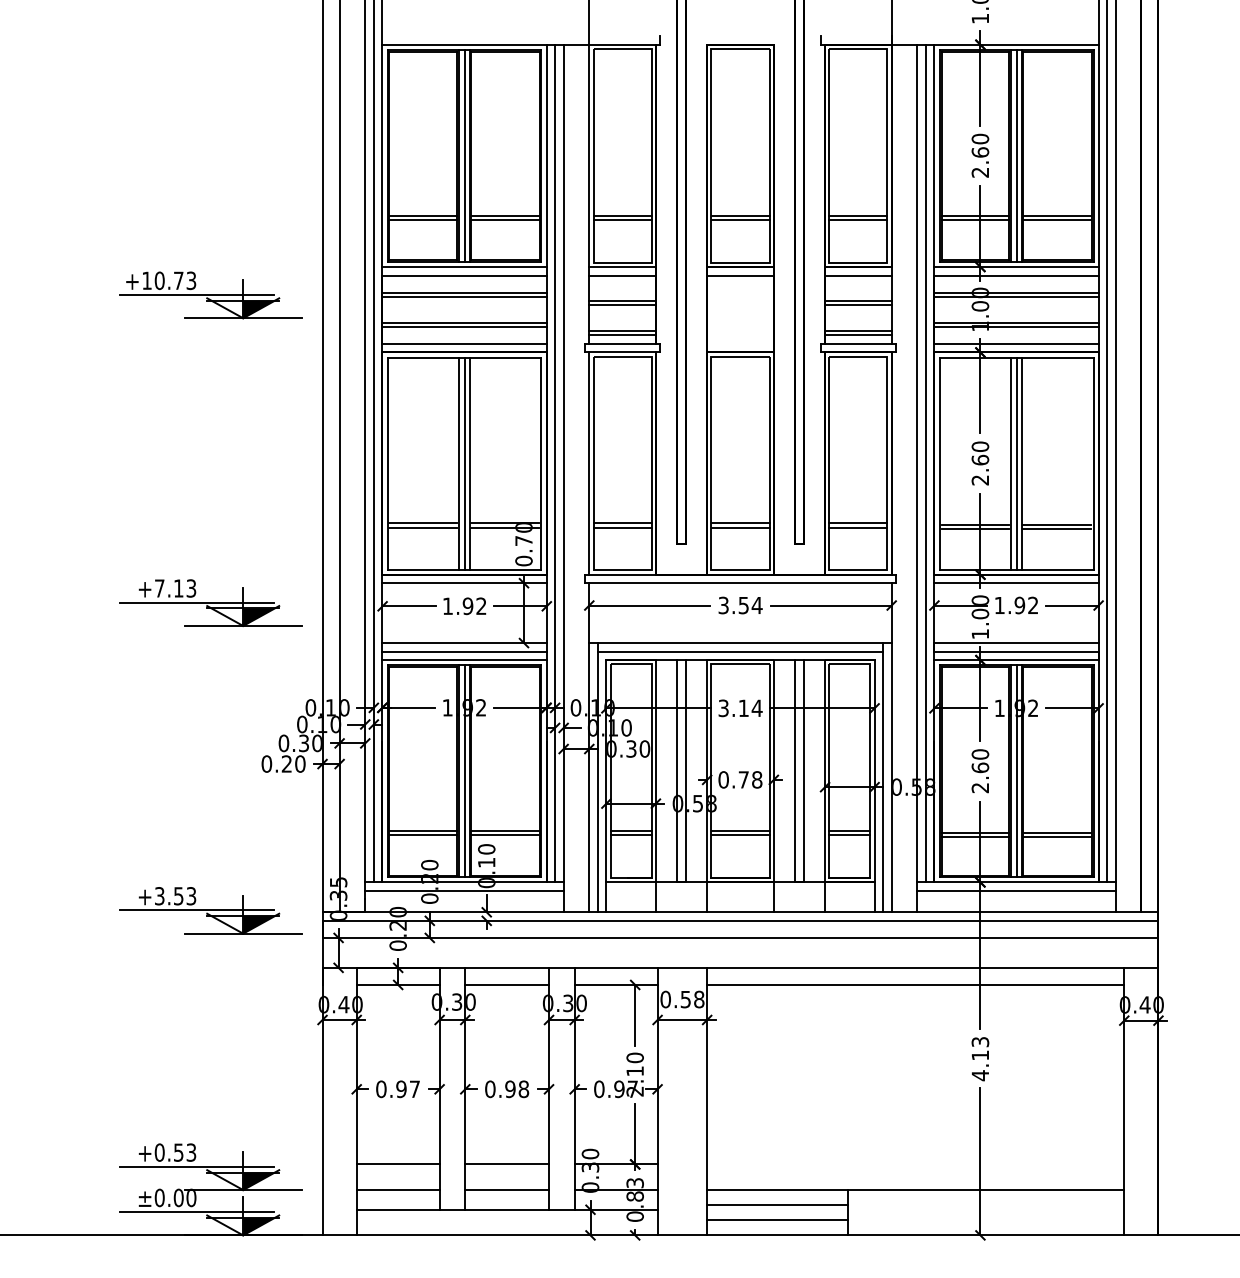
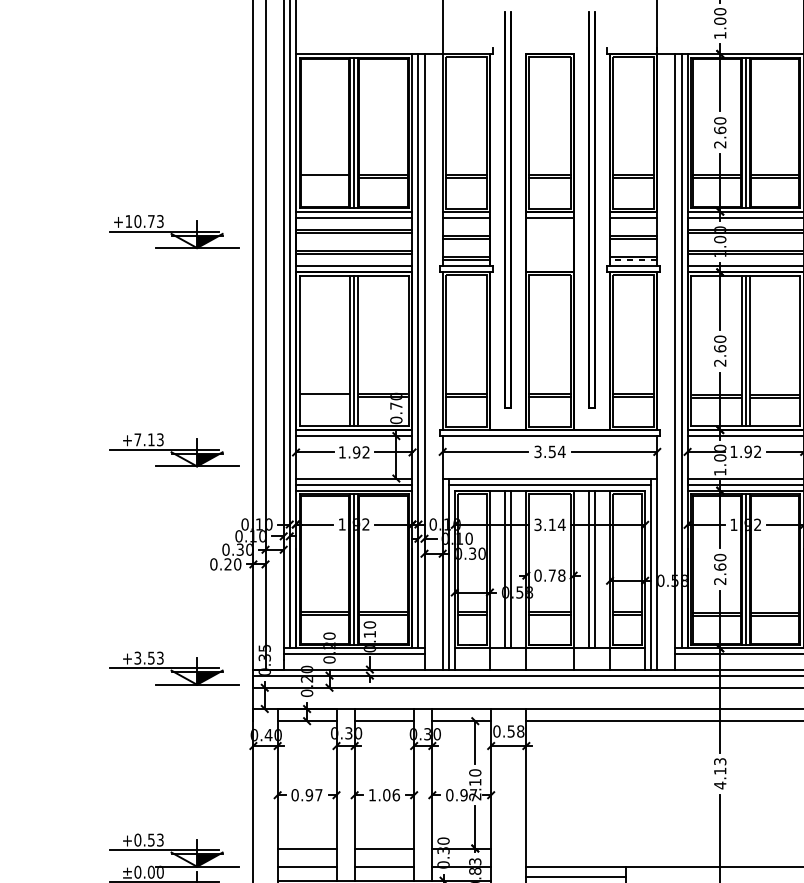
line: (423, 219) -> (325, 177), removed
line: (857, 335) -> (633, 260), solid -> dashed
line: (423, 527) -> (325, 396), removed
text: (507, 1089) -> (384, 795), 0.98 -> 1.06

